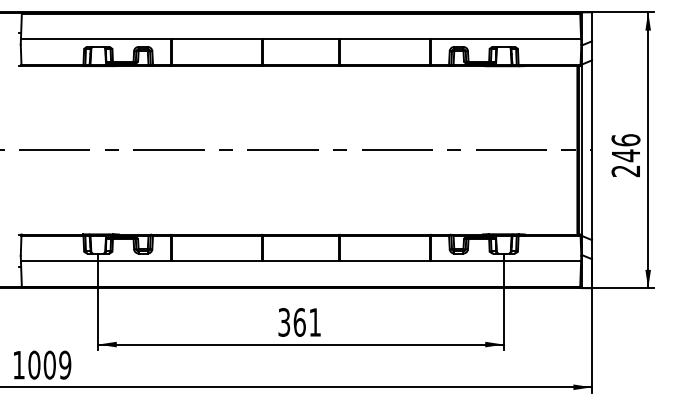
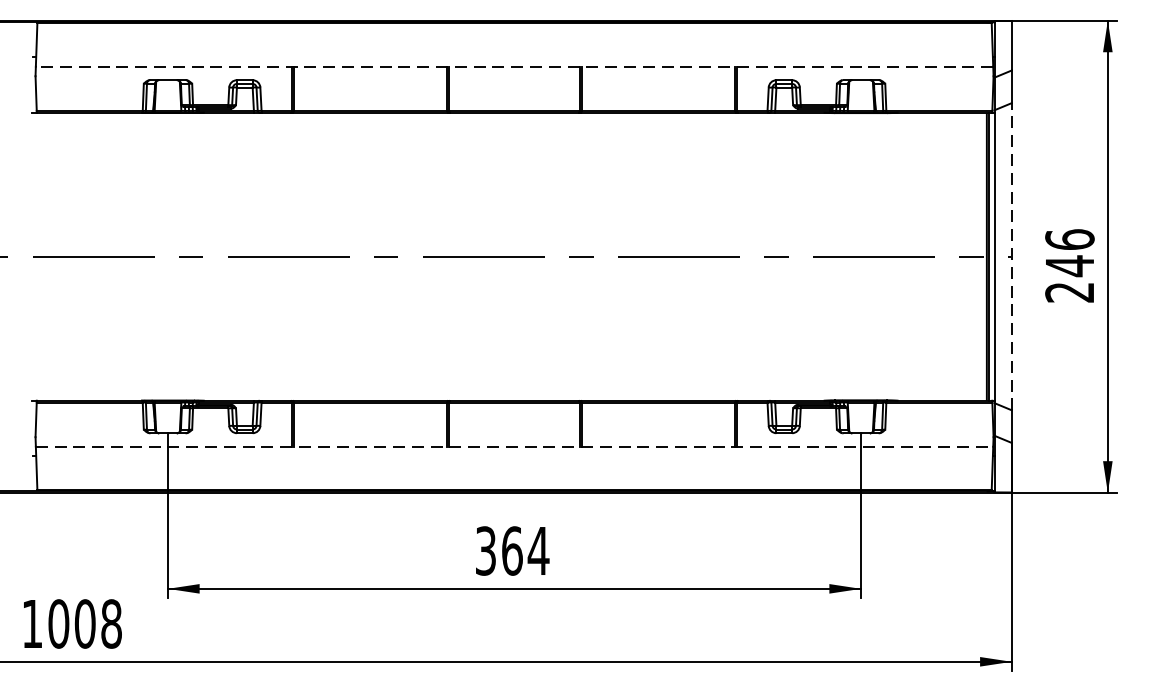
line: (300, 39) -> (513, 67), solid -> dashed
line: (591, 150) -> (1010, 257), solid -> dashed
line: (301, 261) -> (515, 446), solid -> dashed
text: (314, 322) -> (537, 551), 361 -> 364
text: (65, 364) -> (111, 622), 1009 -> 1008

